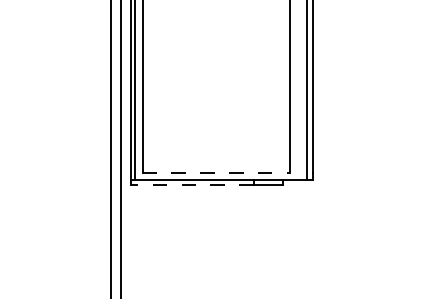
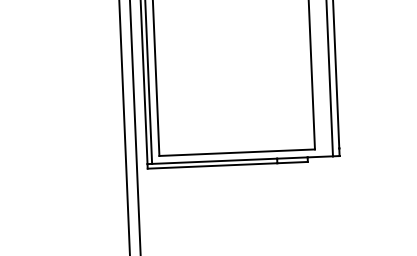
line: (216, 173) -> (237, 152), dashed -> solid
line: (191, 184) -> (211, 165), dashed -> solid

